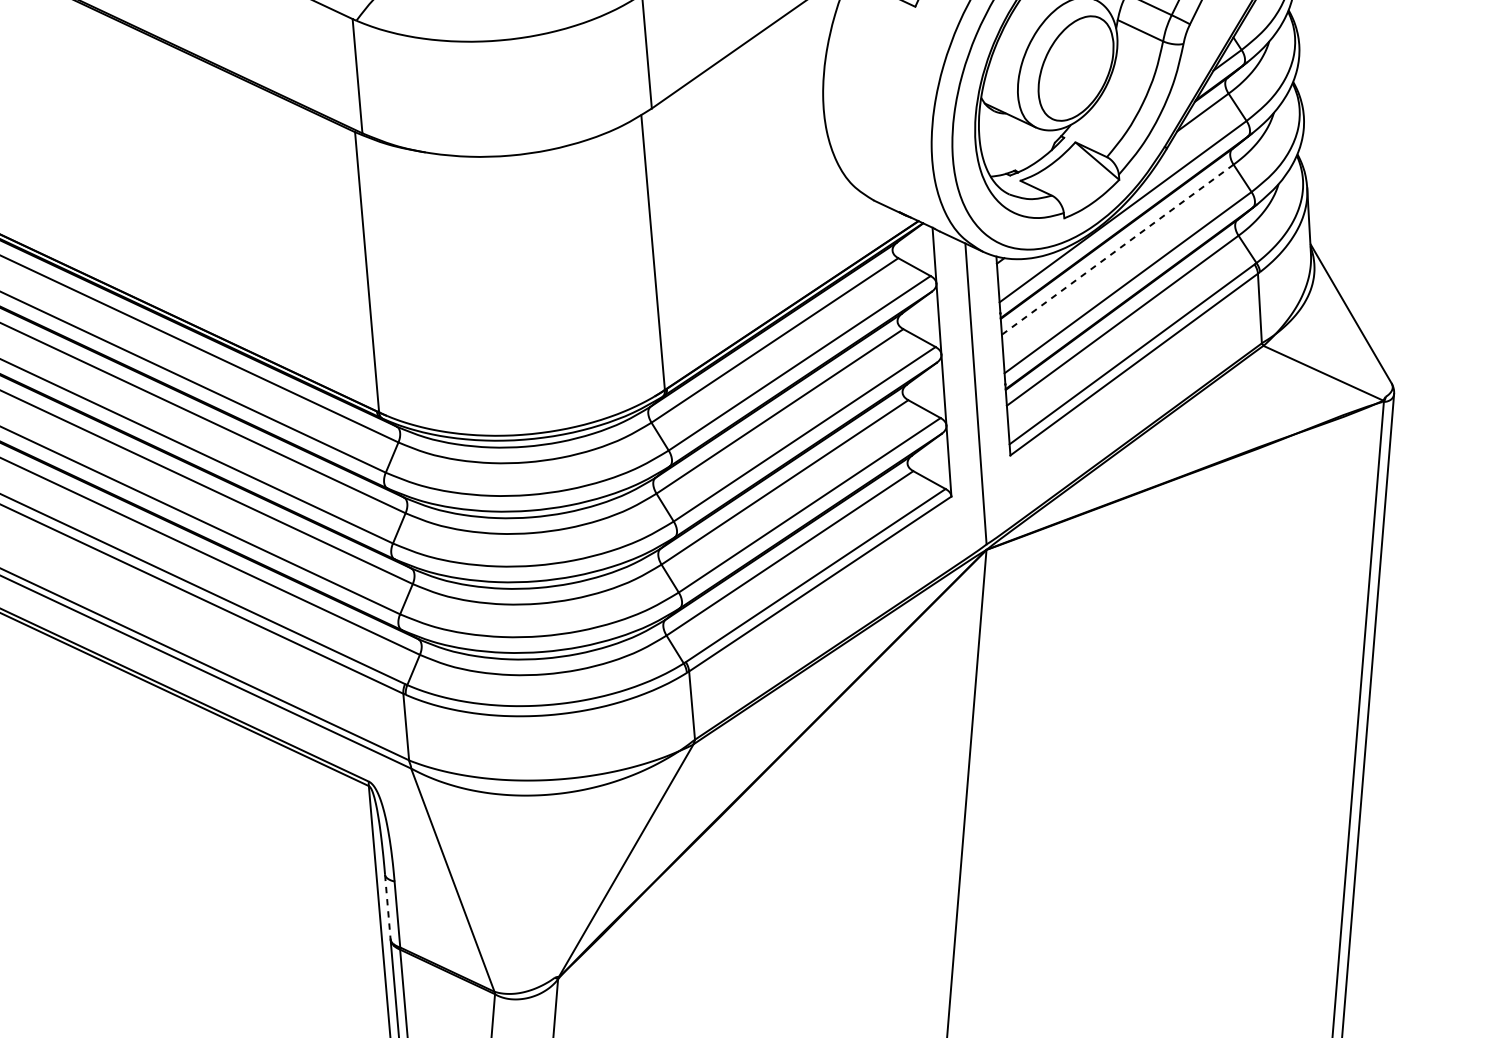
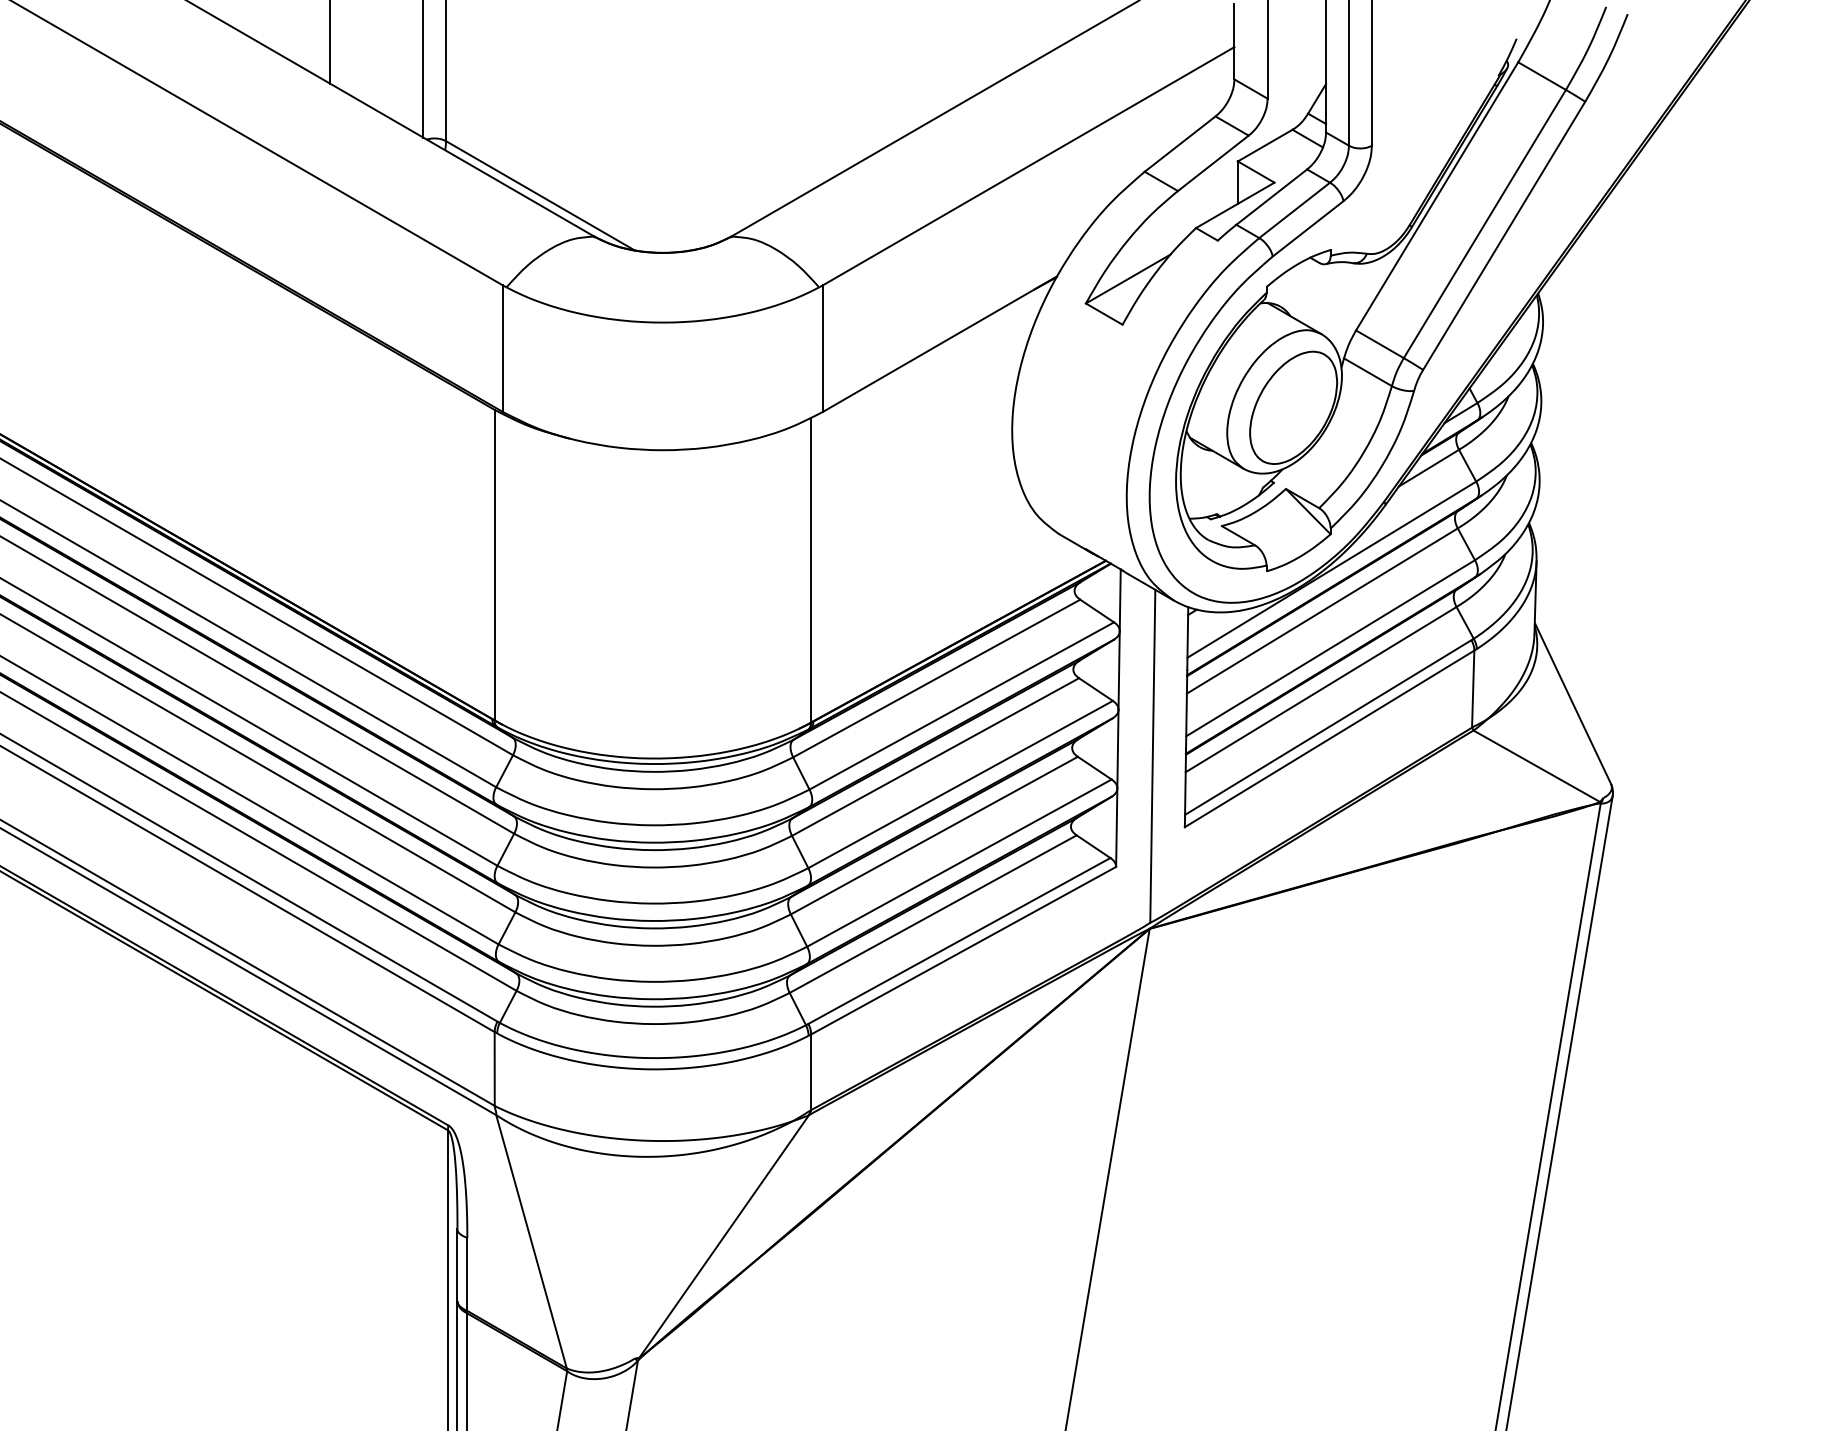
line: (1117, 250) -> (1322, 611), dashed -> solid
line: (387, 907) -> (457, 1265), dashed -> solid

